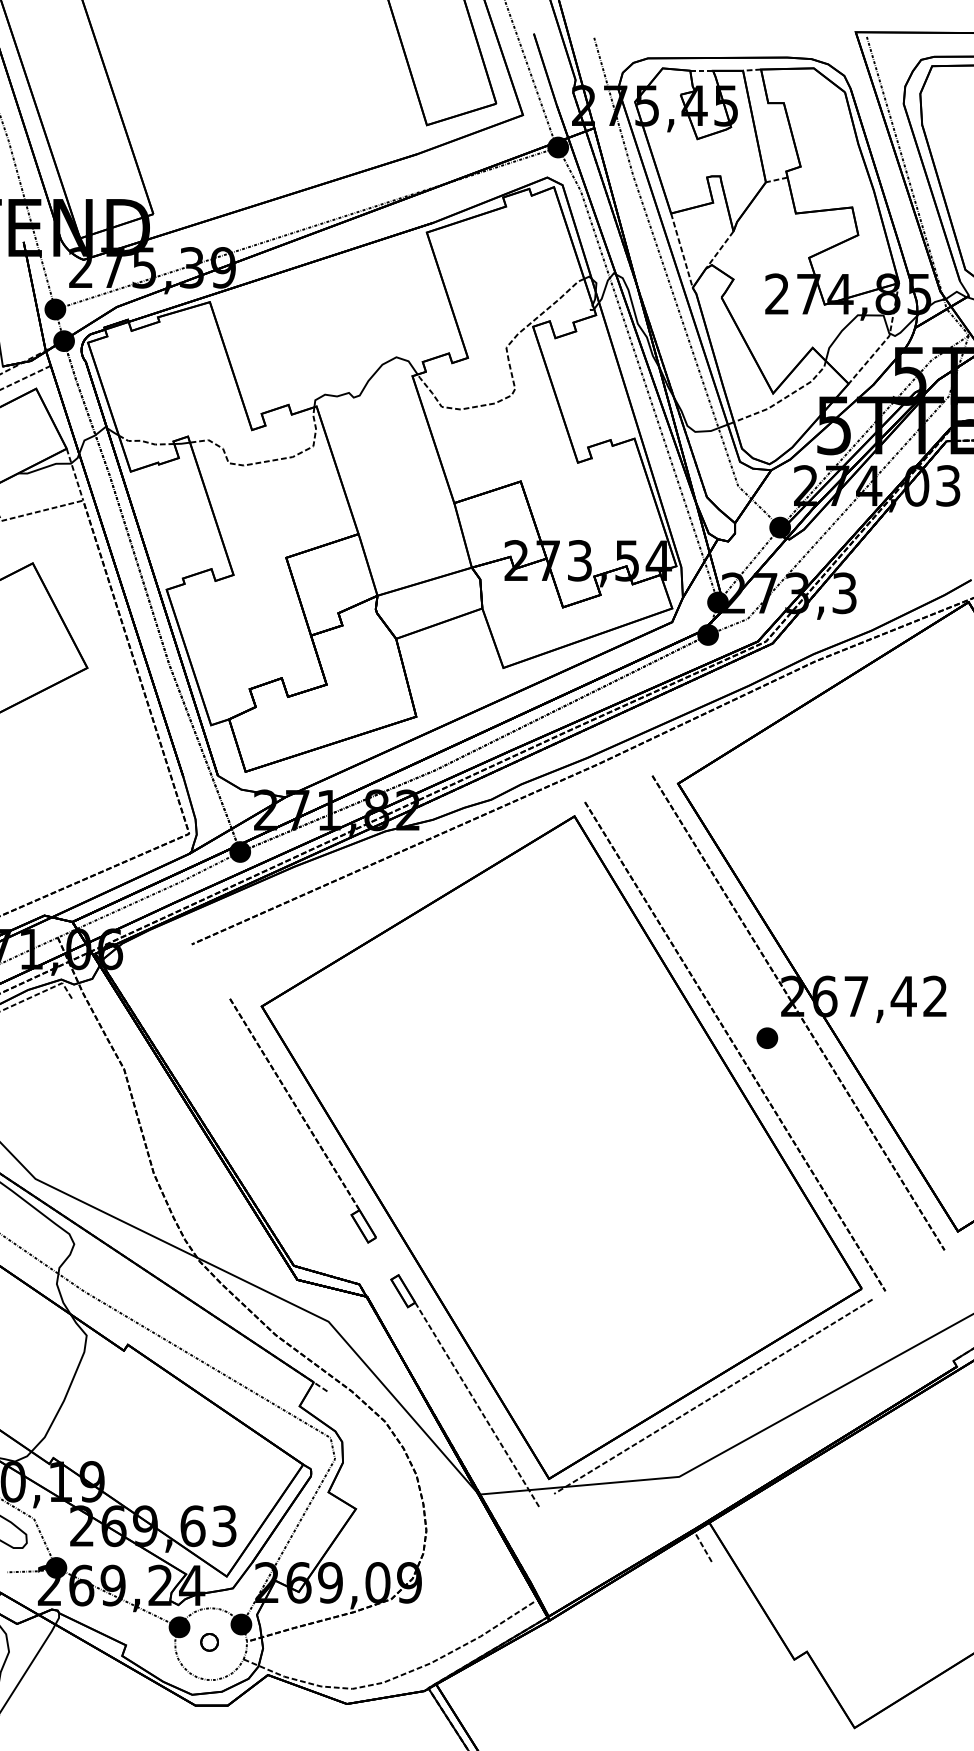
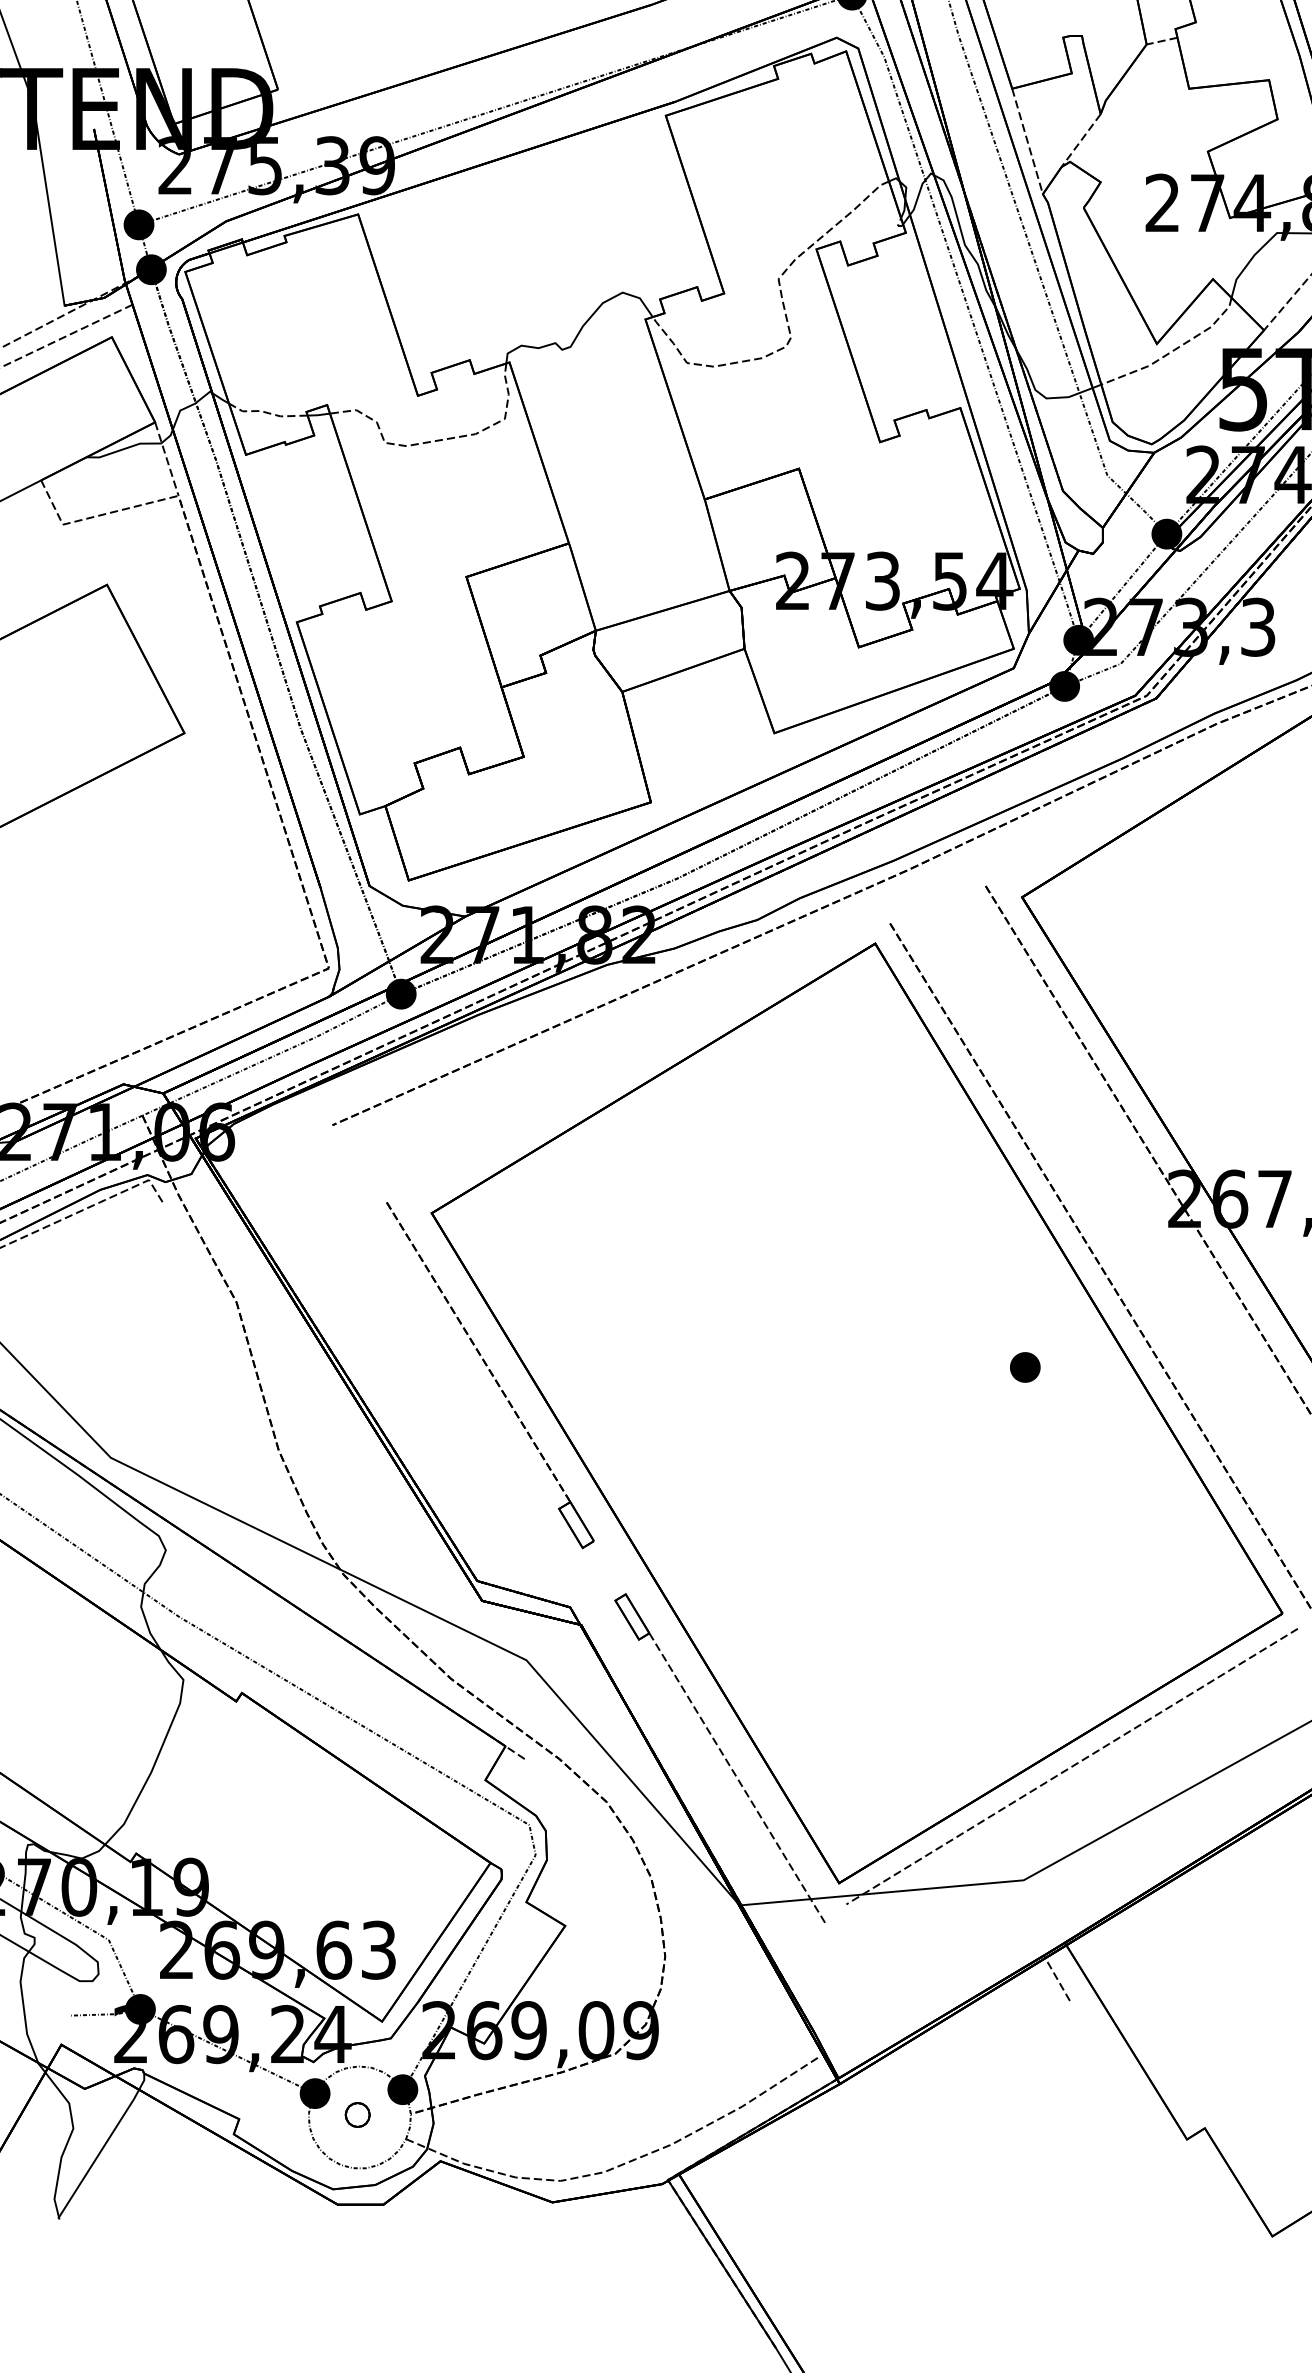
part: (767, 1037) -> (1025, 1366), moved

